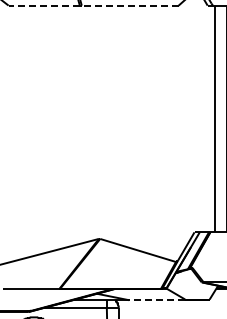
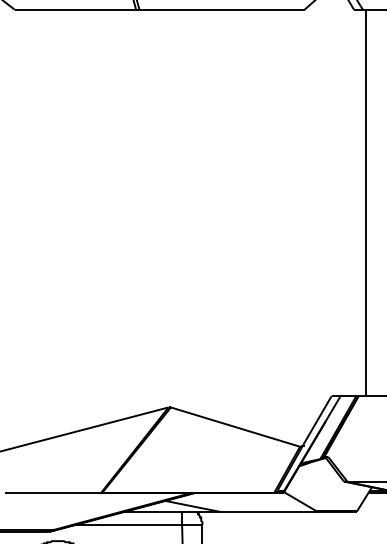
line: (93, 5) -> (159, 9), dashed -> solid
line: (156, 300) -> (266, 512), dashed -> solid

